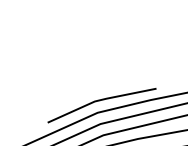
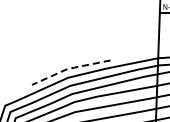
line: (99, 99) -> (69, 68), solid -> dashed

